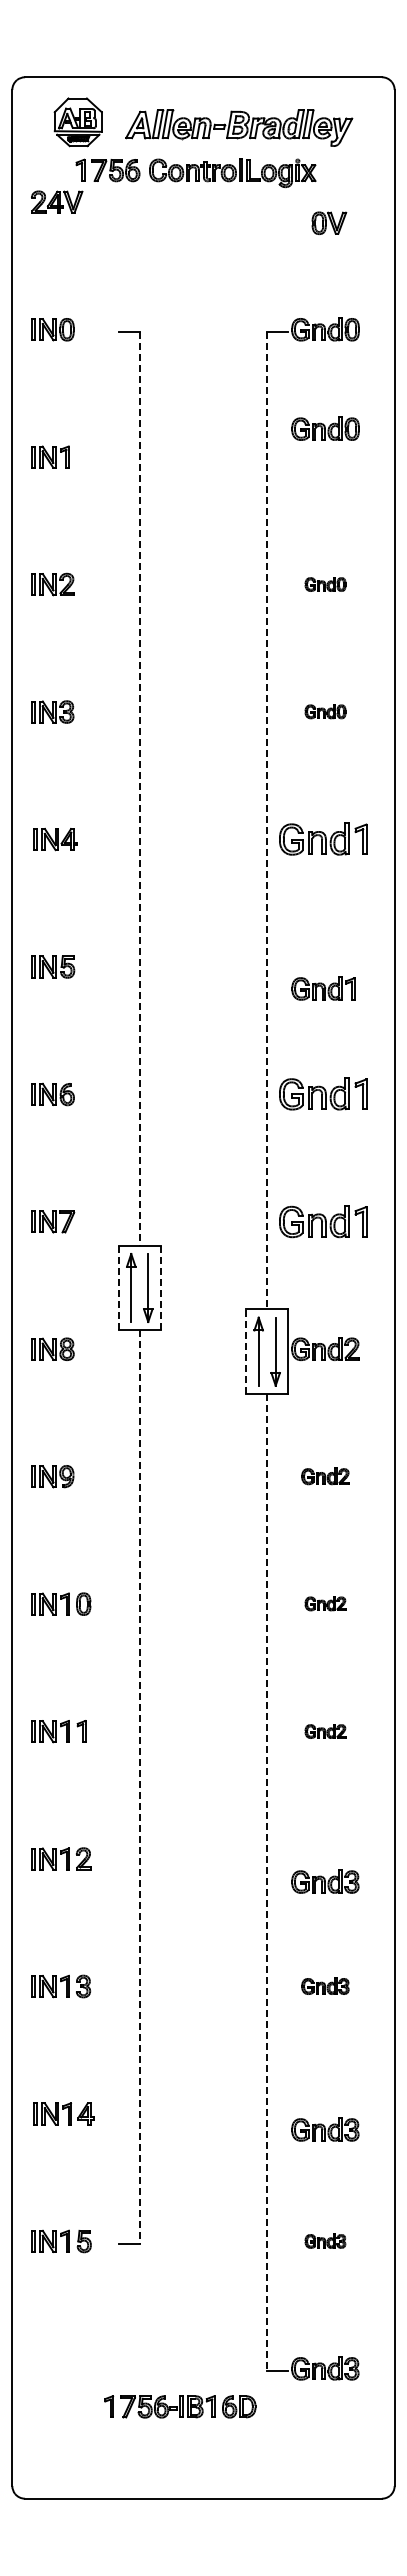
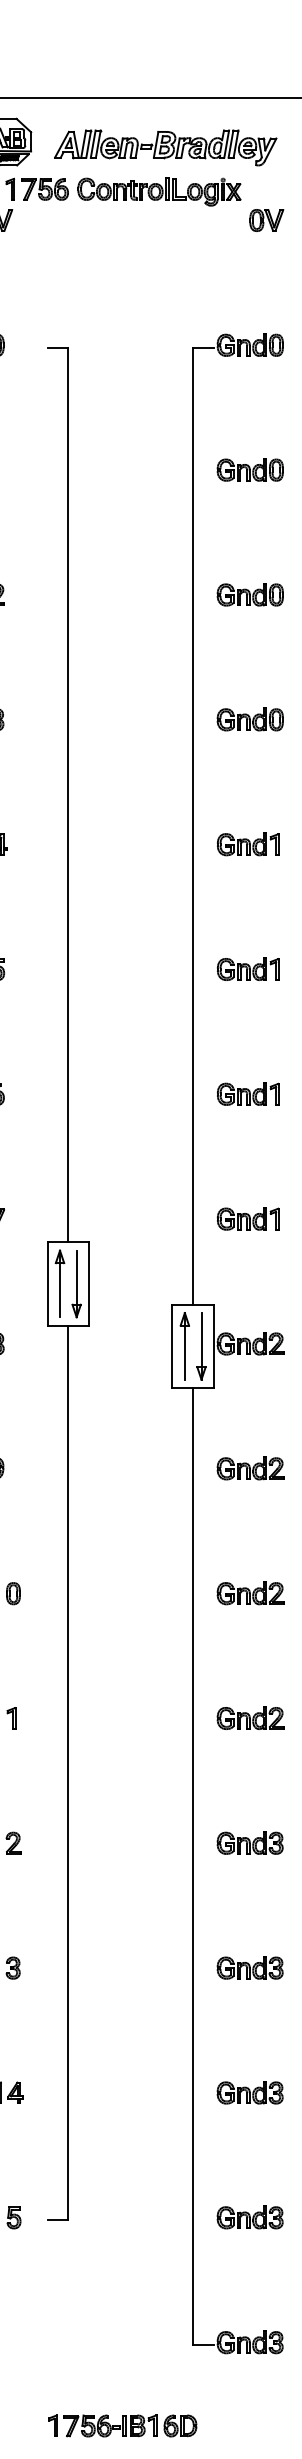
part: (329, 222) -> (266, 219), moved
part: (325, 428) -> (250, 469), moved
part: (325, 584) -> (250, 594), size x1.67
part: (325, 711) -> (250, 719), size x1.67
line: (139, 788) -> (68, 794), dashed -> solid
line: (267, 820) -> (193, 826), dashed -> solid
part: (323, 839) -> (248, 844), size x0.71
part: (323, 988) -> (248, 969), moved
part: (323, 1094) -> (248, 1094), size x0.71
part: (323, 1221) -> (248, 1218), size x0.71
line: (118, 1287) -> (47, 1283), dashed -> solid
line: (161, 1288) -> (89, 1284), dashed -> solid
line: (245, 1351) -> (171, 1346), dashed -> solid
part: (325, 1476) -> (250, 1468), size x1.43
part: (325, 1603) -> (250, 1592), size x1.67
part: (325, 1731) -> (250, 1718), size x1.67
line: (139, 1787) -> (68, 1773), dashed -> solid
part: (325, 1881) -> (250, 1842), moved
line: (267, 1882) -> (193, 1866), dashed -> solid
part: (325, 1986) -> (250, 1968), size x1.43
part: (325, 2129) -> (250, 2092), moved
part: (325, 2241) -> (250, 2217), size x1.67
part: (180, 2406) -> (122, 2425), moved

